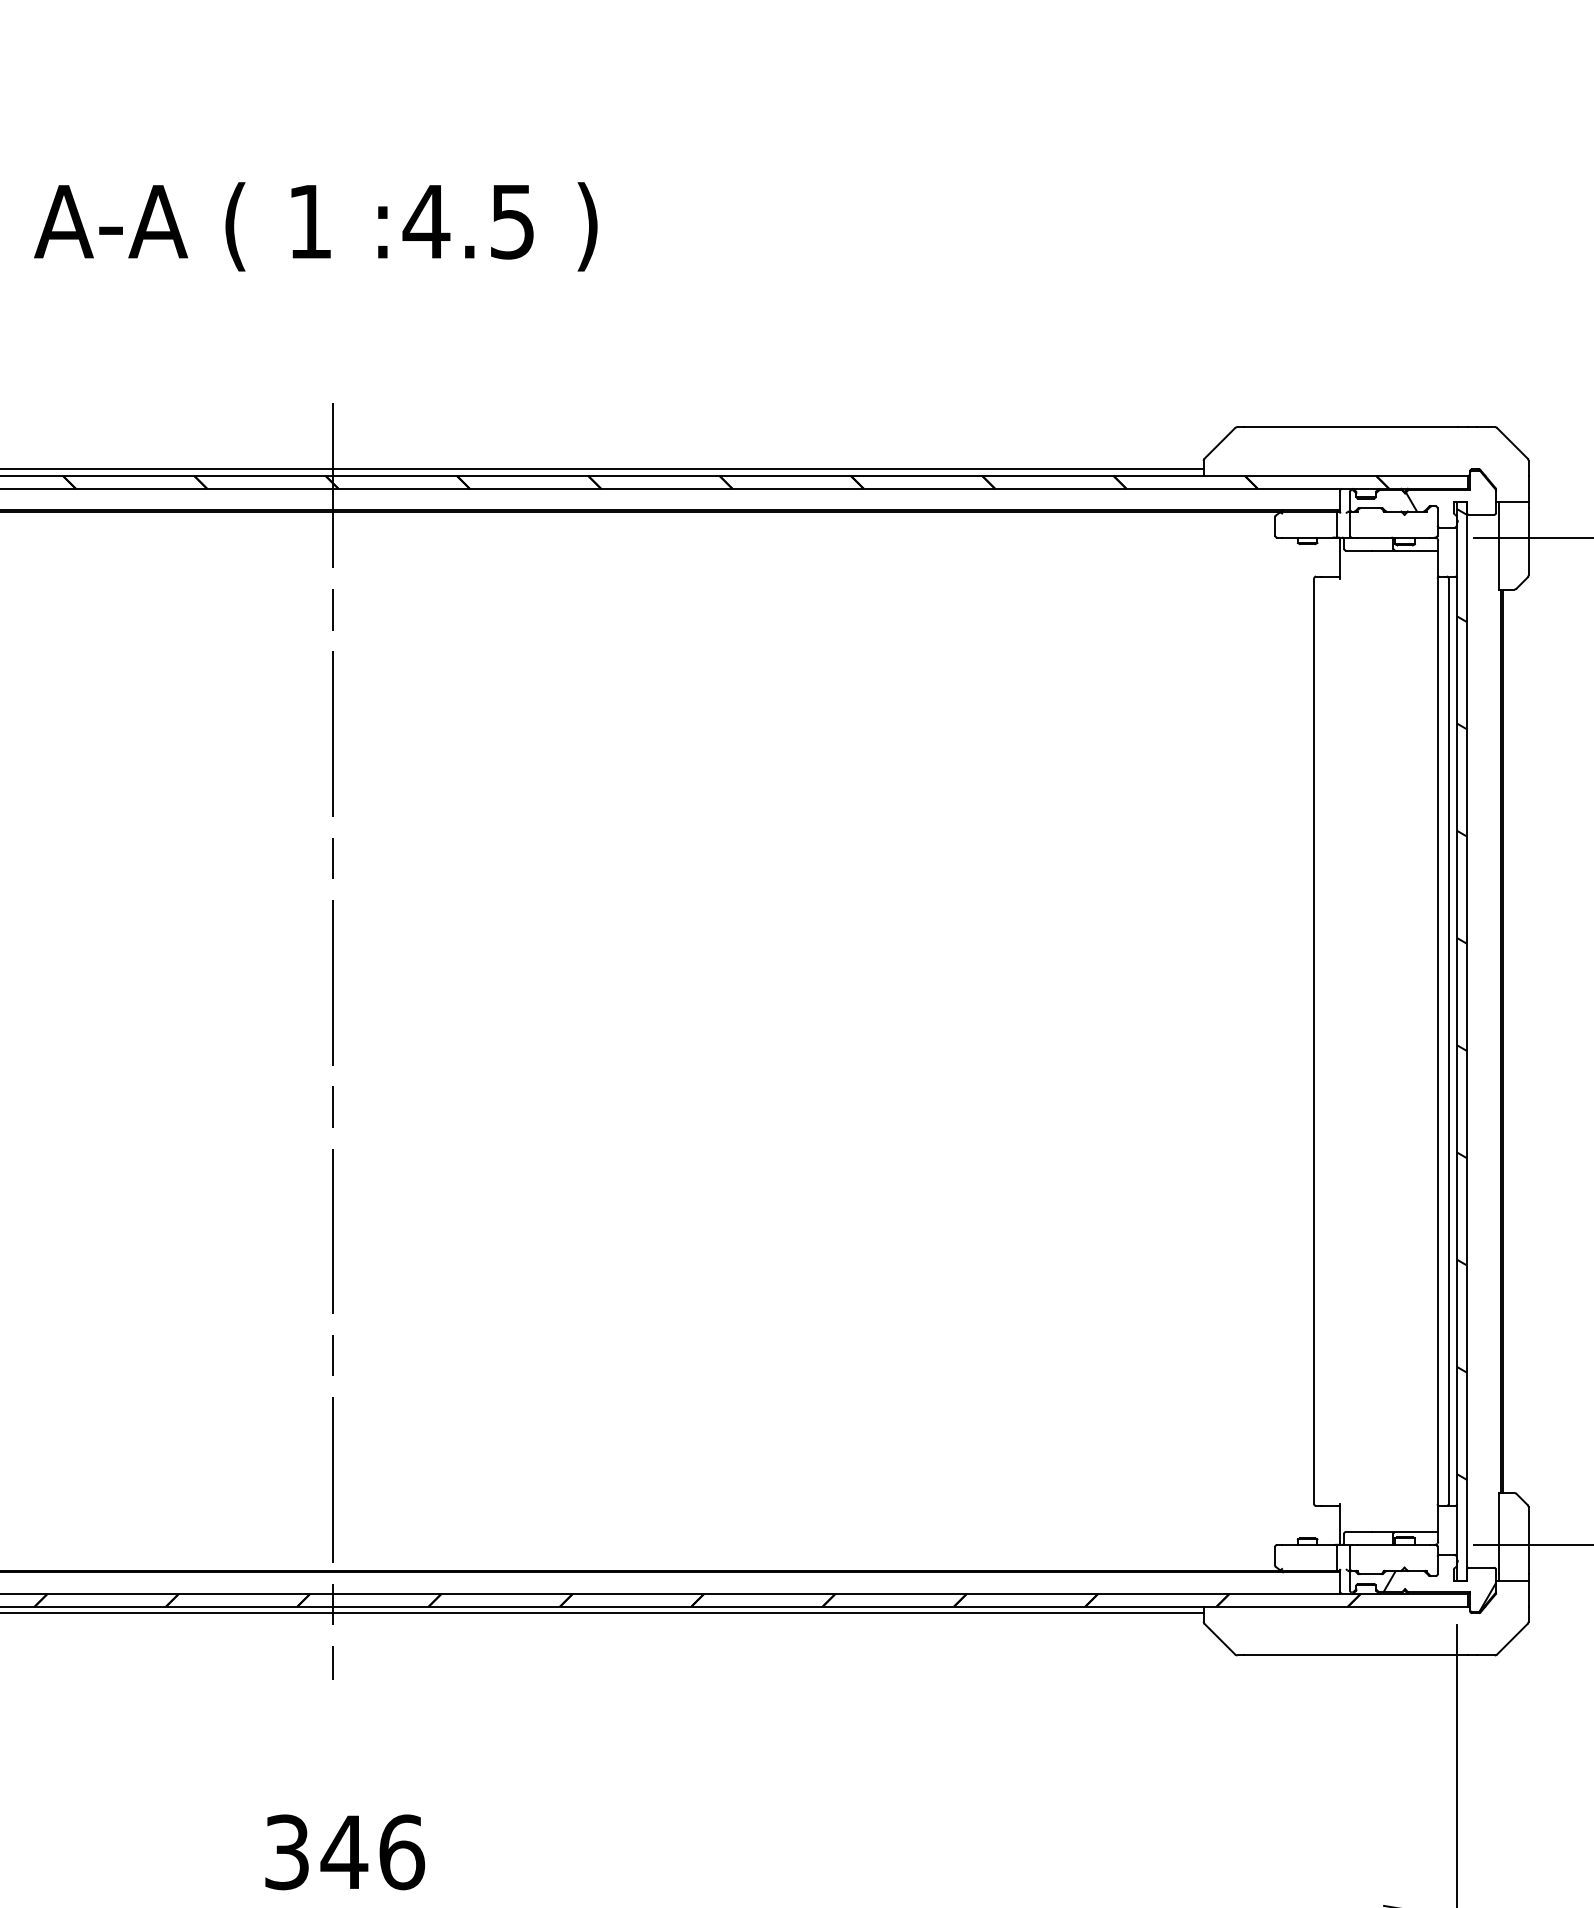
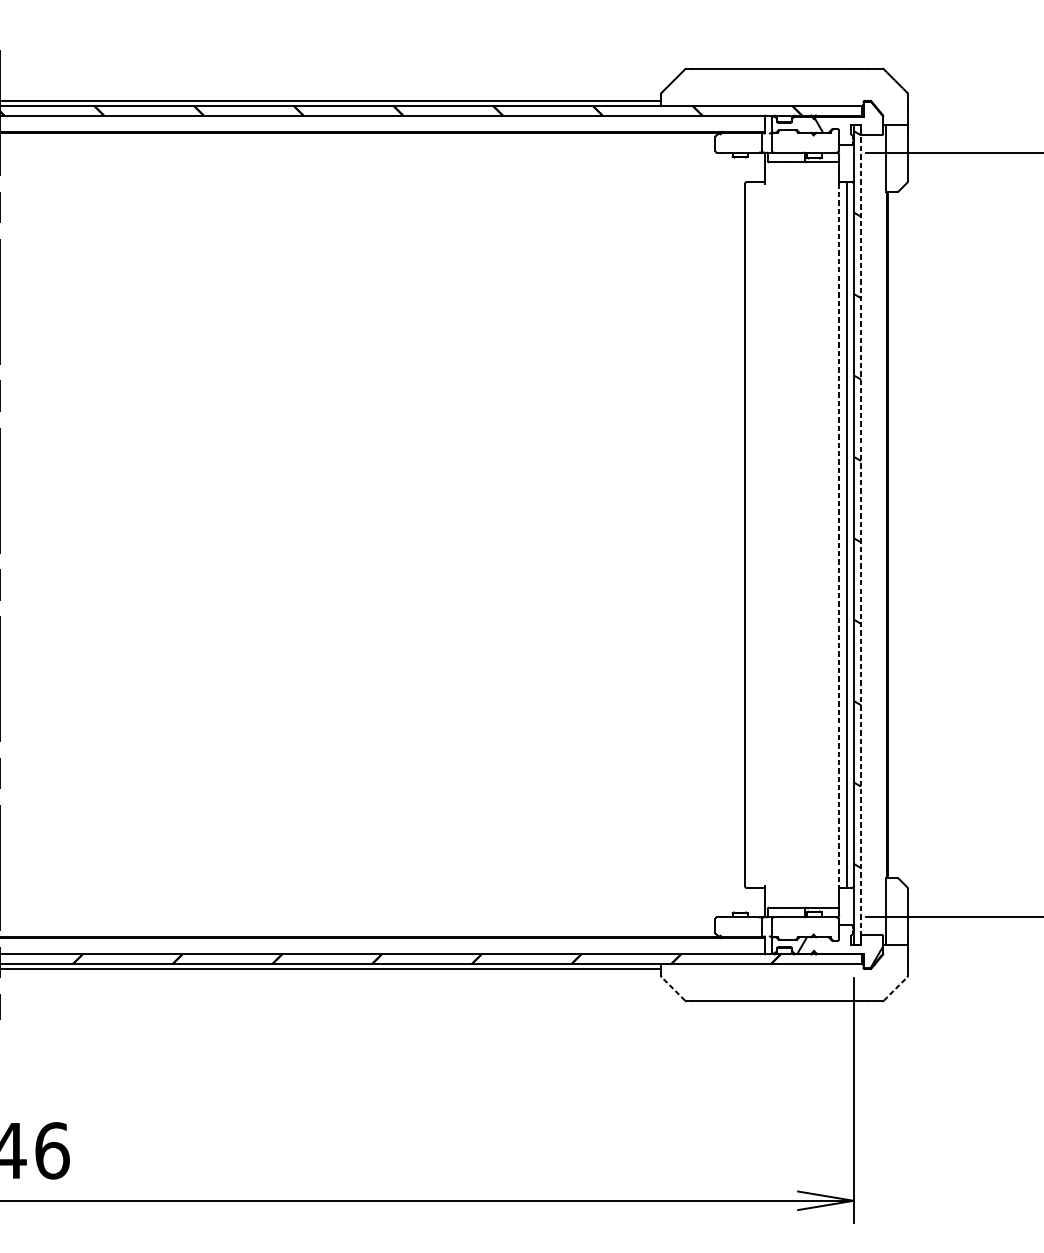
line: (1466, 1040) -> (860, 534), solid -> dashed
line: (1437, 1041) -> (838, 535), solid -> dashed
line: (1219, 1639) -> (673, 989), solid -> dashed
line: (1512, 1639) -> (895, 989), solid -> dashed

